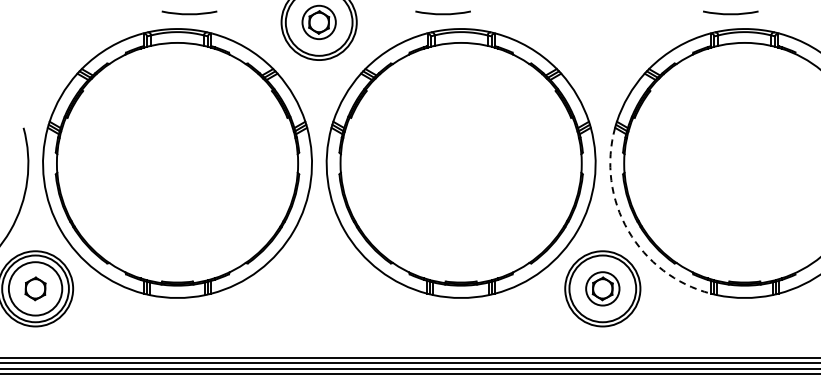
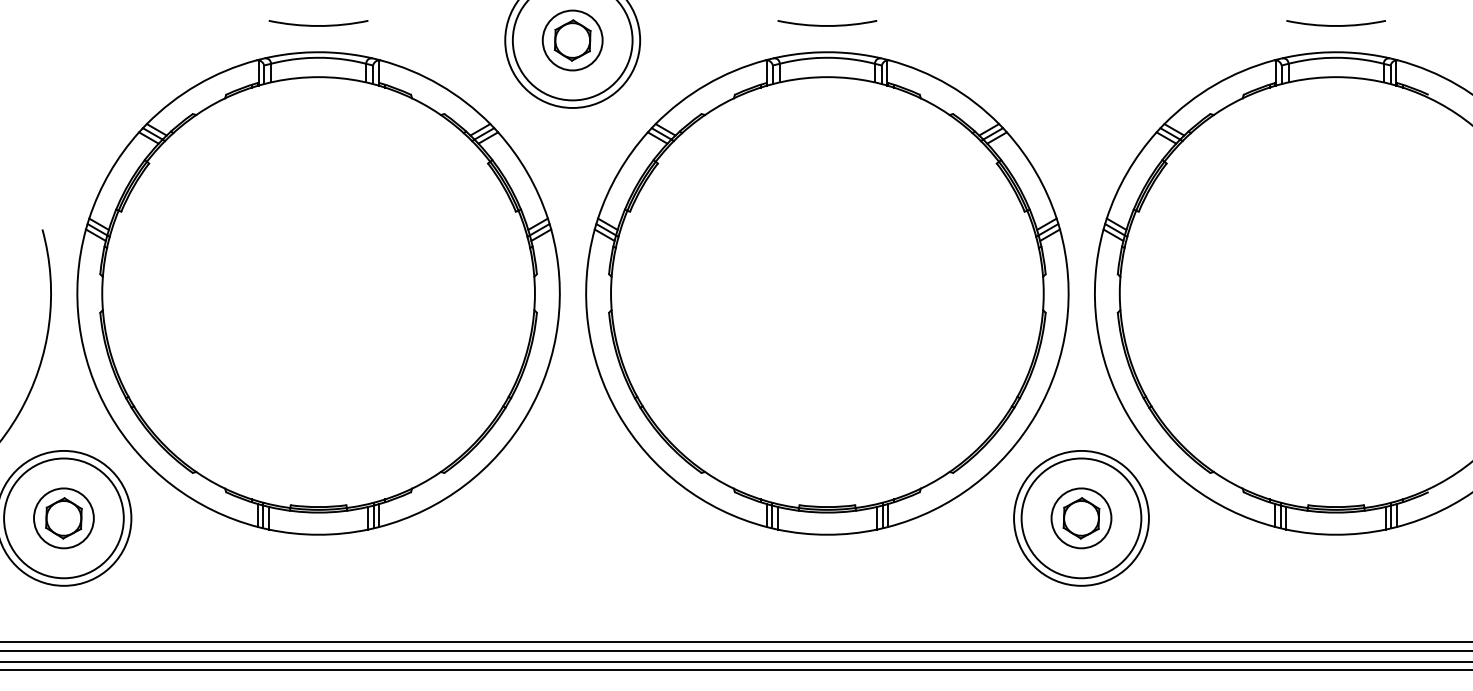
arc: (189, 13) -> (318, 24), moved
arc: (442, 13) -> (826, 24), moved
arc: (730, 13) -> (1335, 24), moved
arc: (628, 230) -> (1127, 413), dashed -> solid
circle: (35, 288) -> (63, 517), size x0.62

